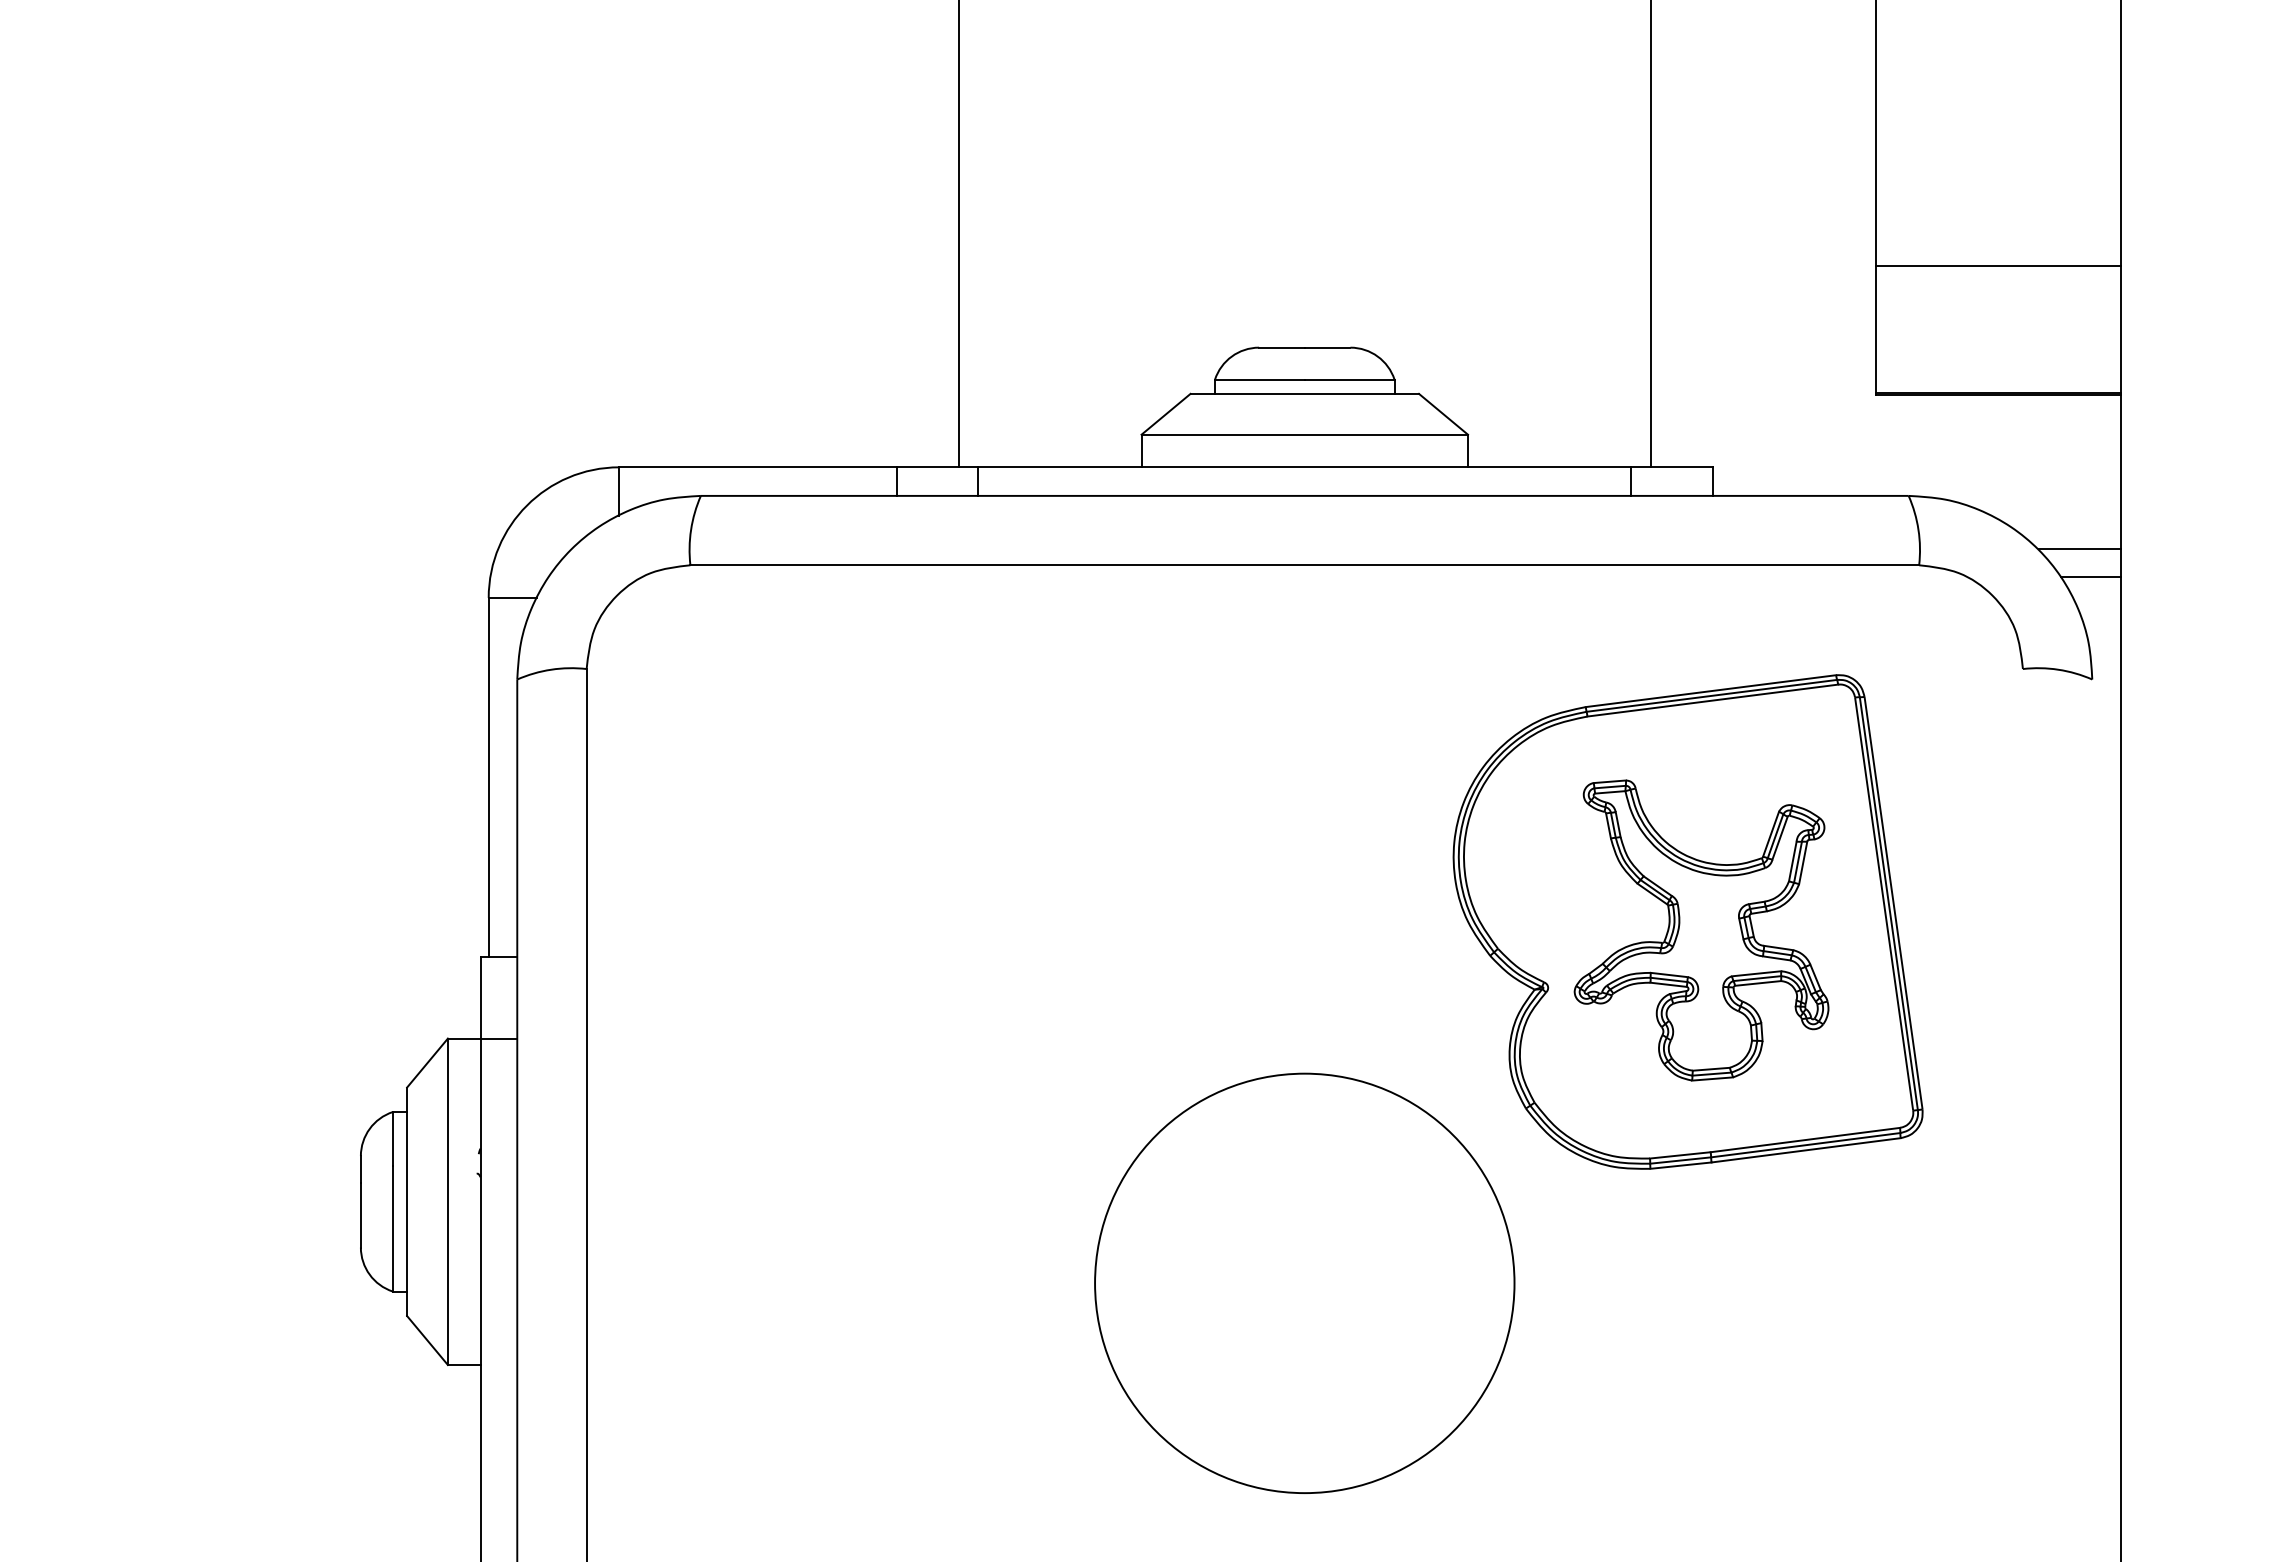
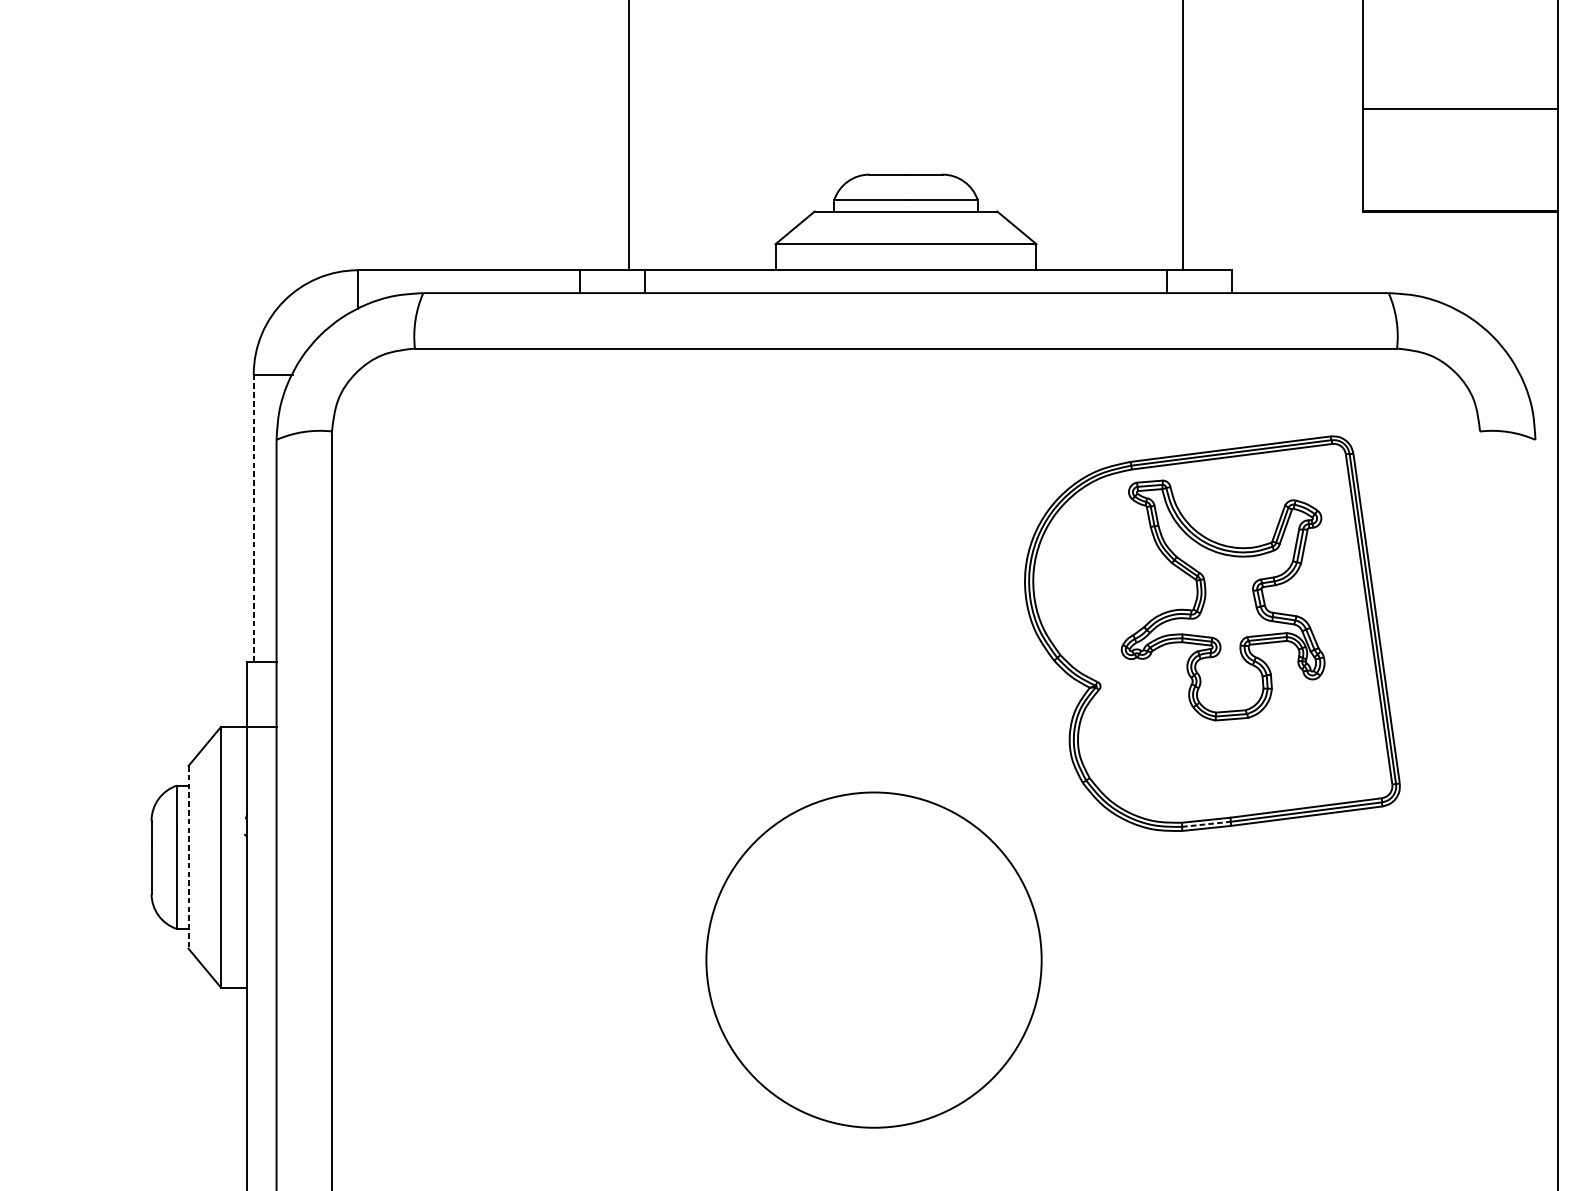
line: (2079, 548) -> (1525, 335), removed
line: (2090, 577) -> (1534, 358), removed
line: (488, 777) -> (253, 518), solid -> dashed
part: (1701, 930) -> (1223, 600), moved
line: (1680, 1160) -> (1206, 824), solid -> dashed
line: (407, 1202) -> (188, 857), solid -> dashed
circle: (1304, 1282) -> (873, 959), moved

